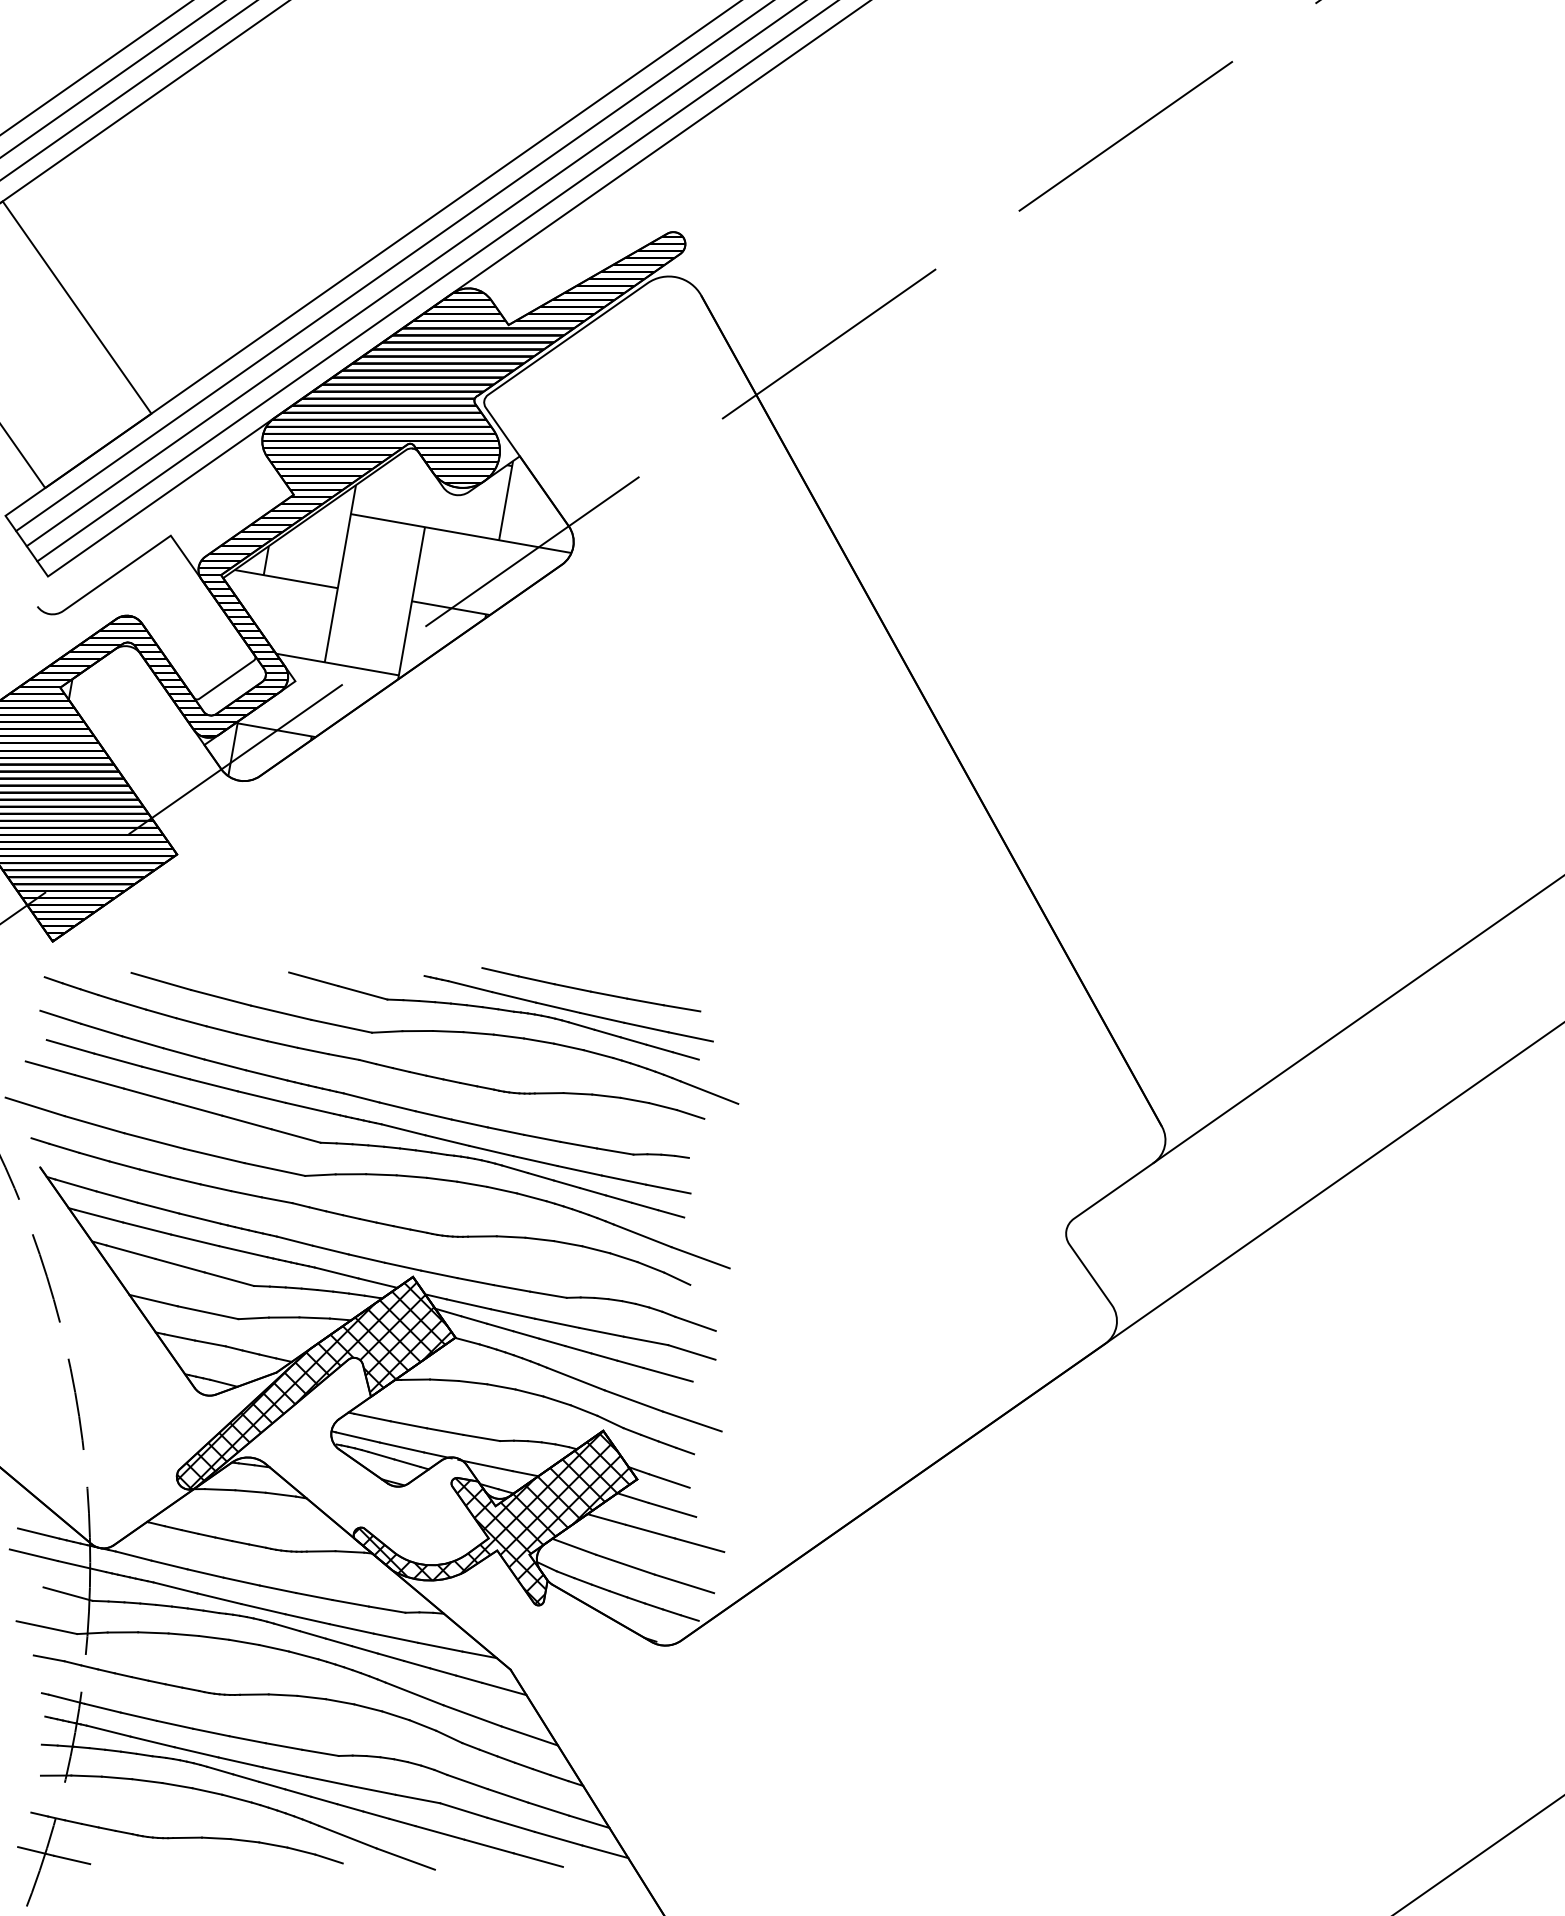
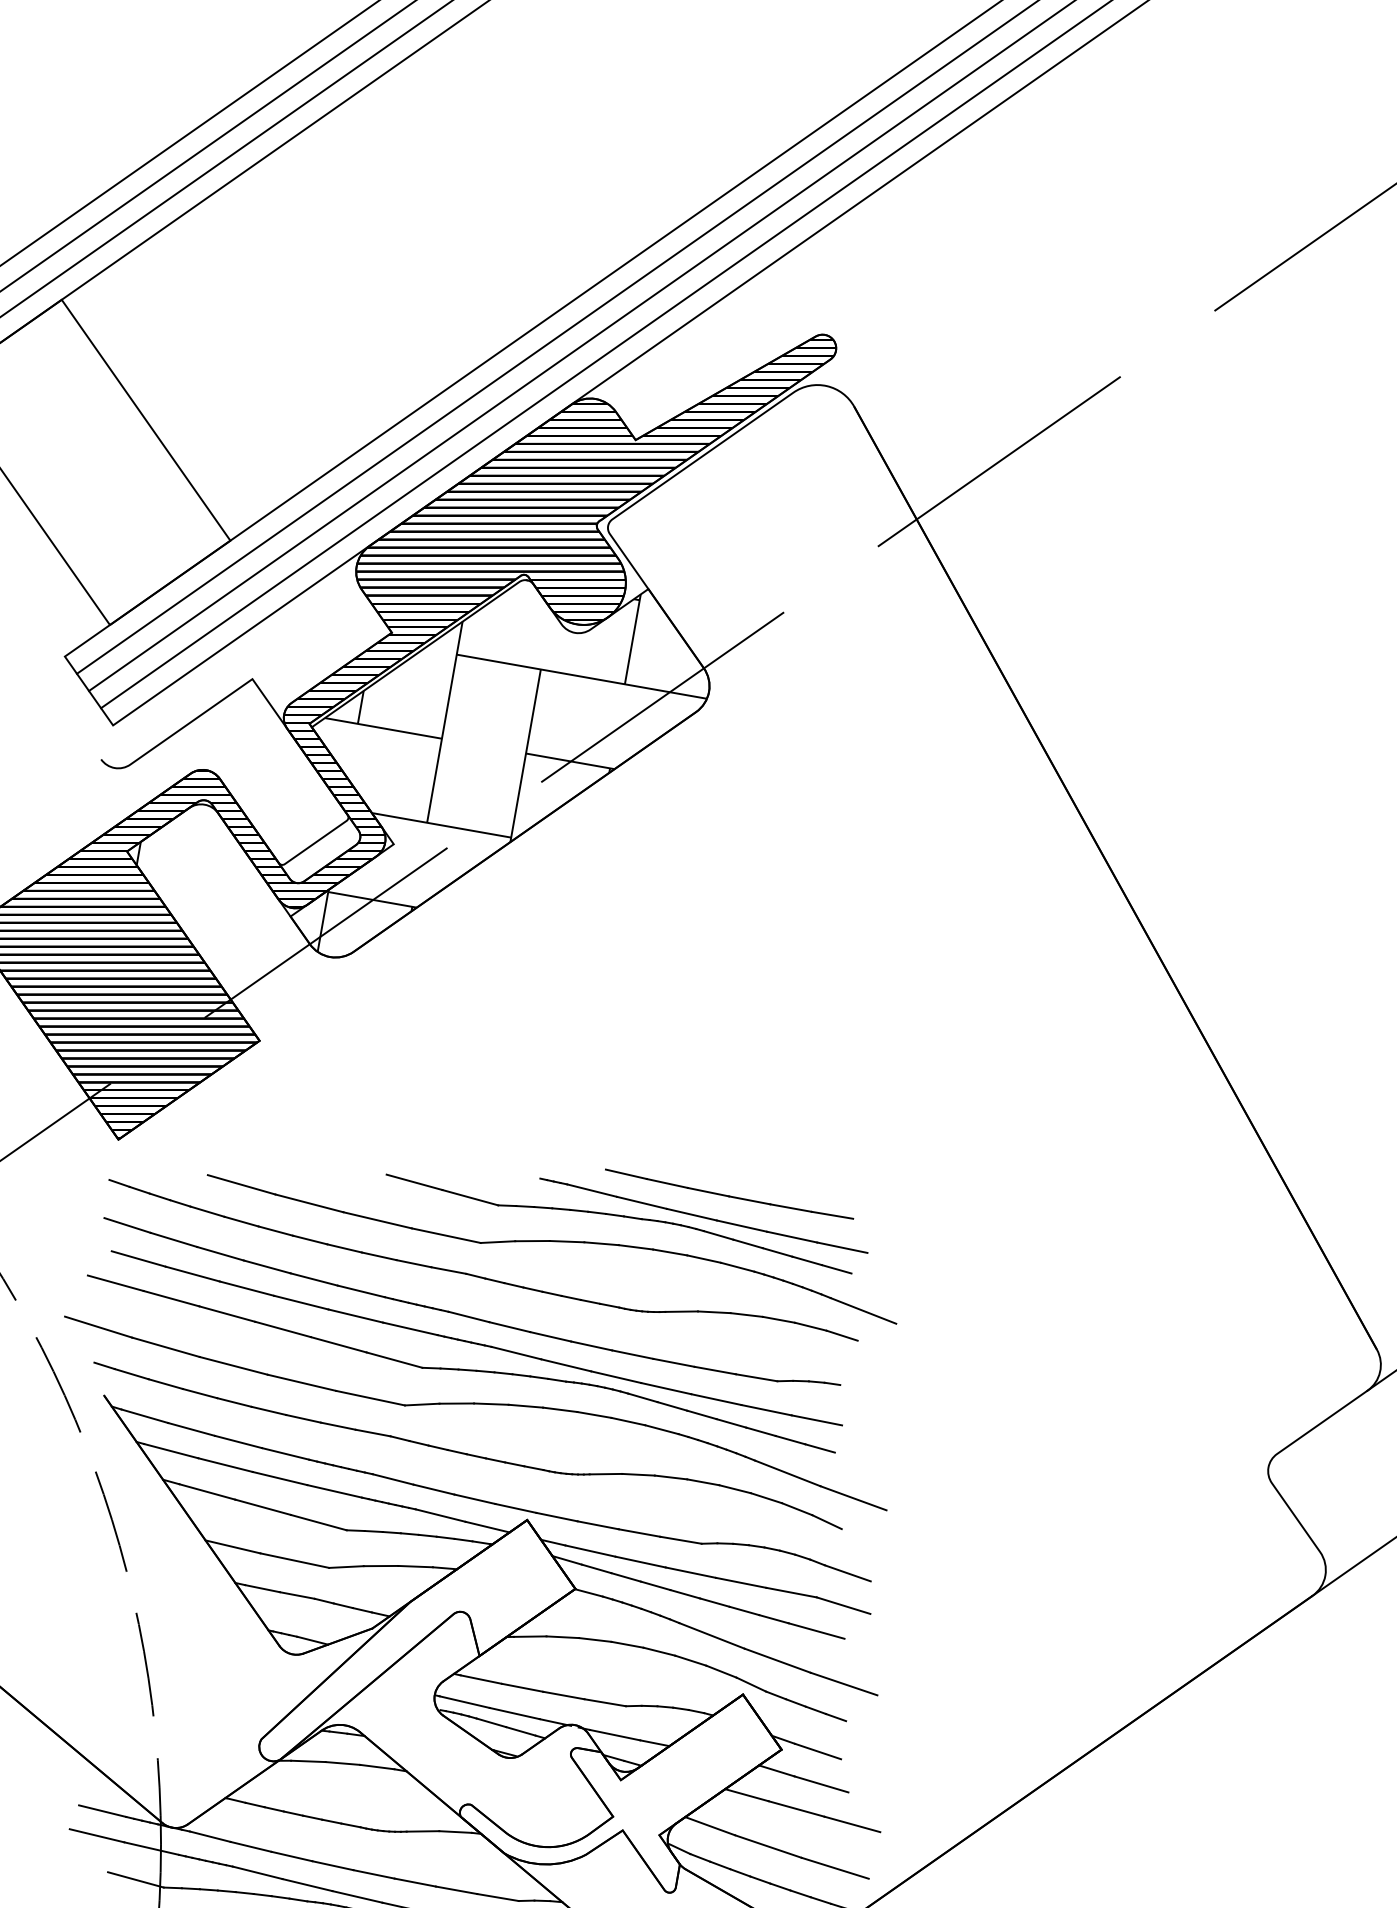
hatch: (314, 1385) -> (415, 1643), removed
hatch: (491, 1518) -> (616, 1794), removed

